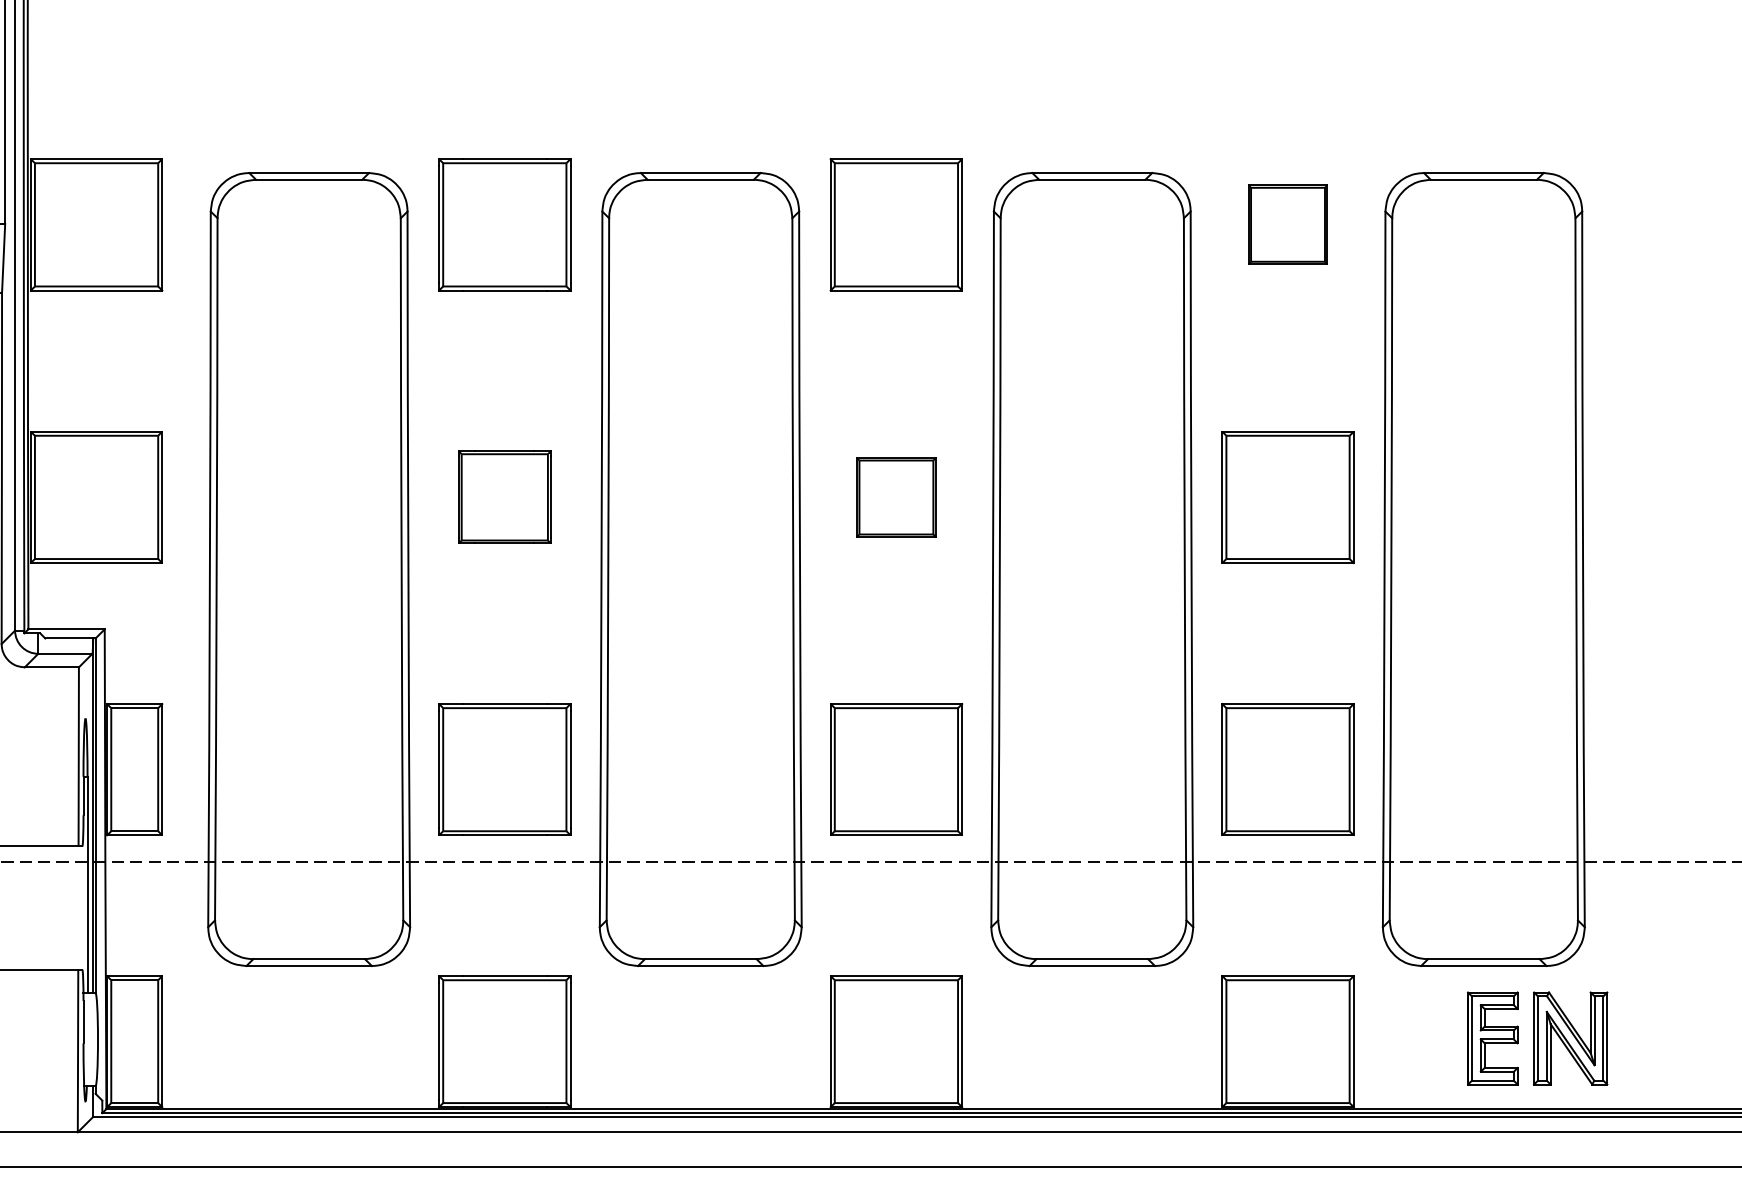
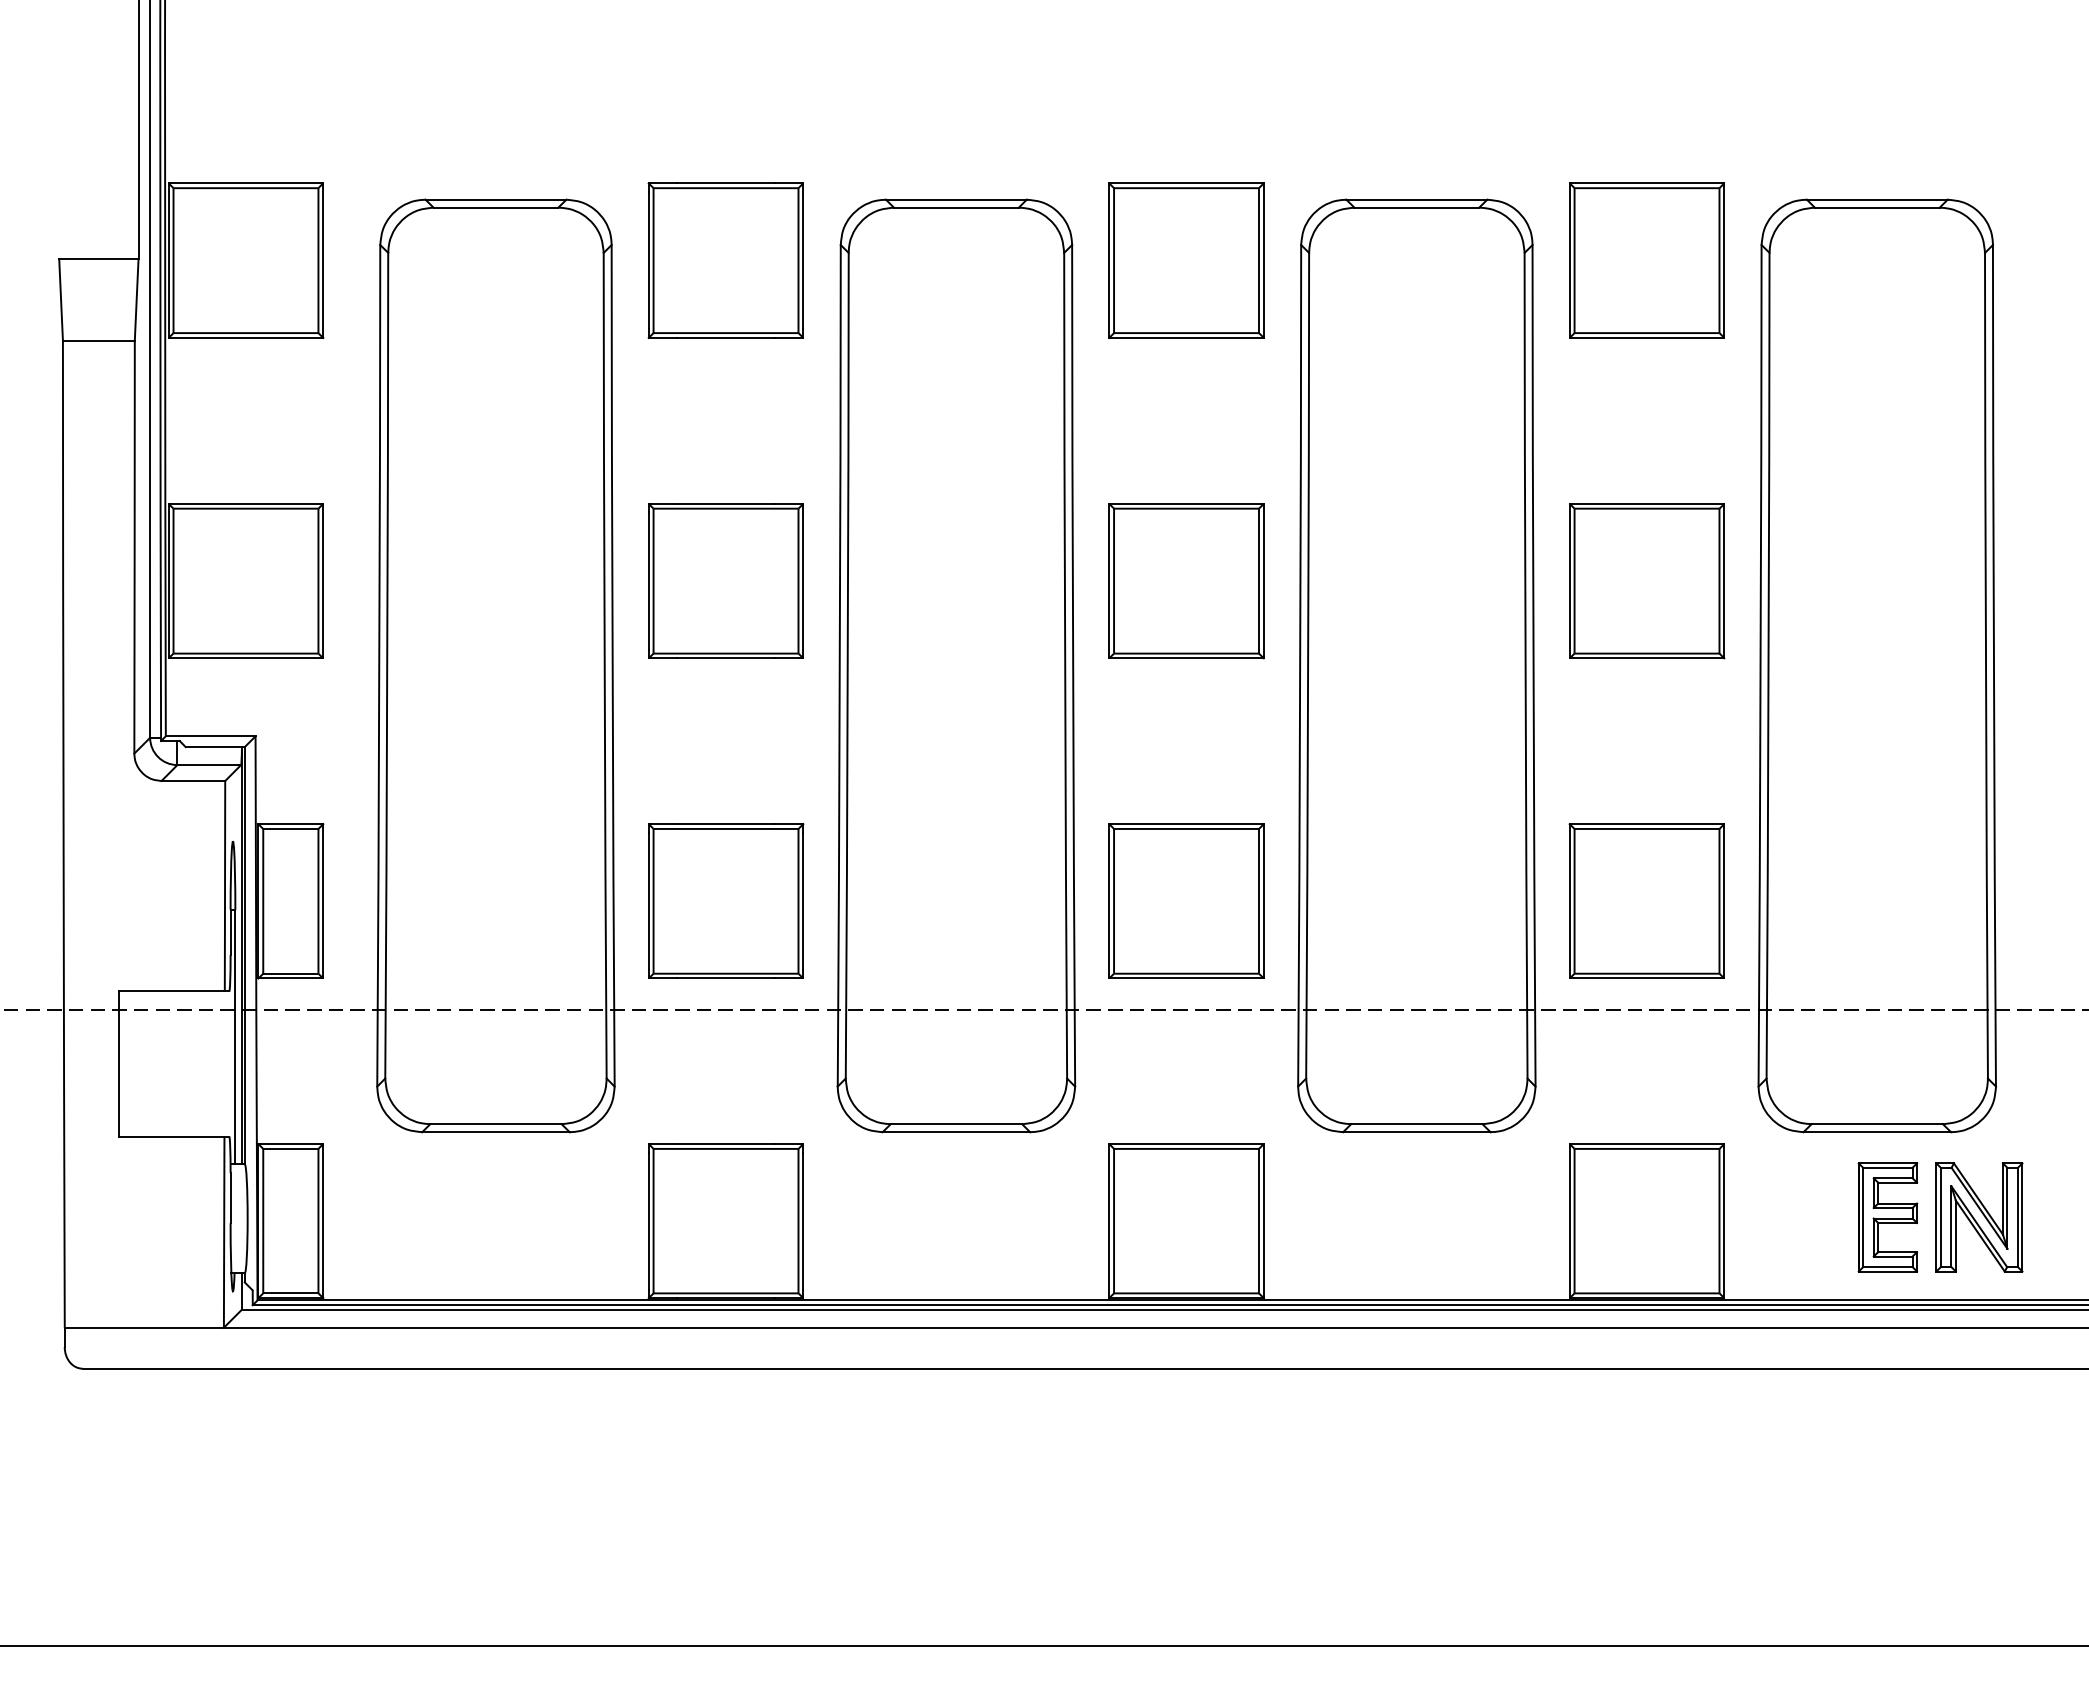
part: (1287, 224) -> (1646, 260), size x1.67
part: (504, 496) -> (725, 580), size x1.43
part: (896, 497) -> (1186, 581), size x1.67

